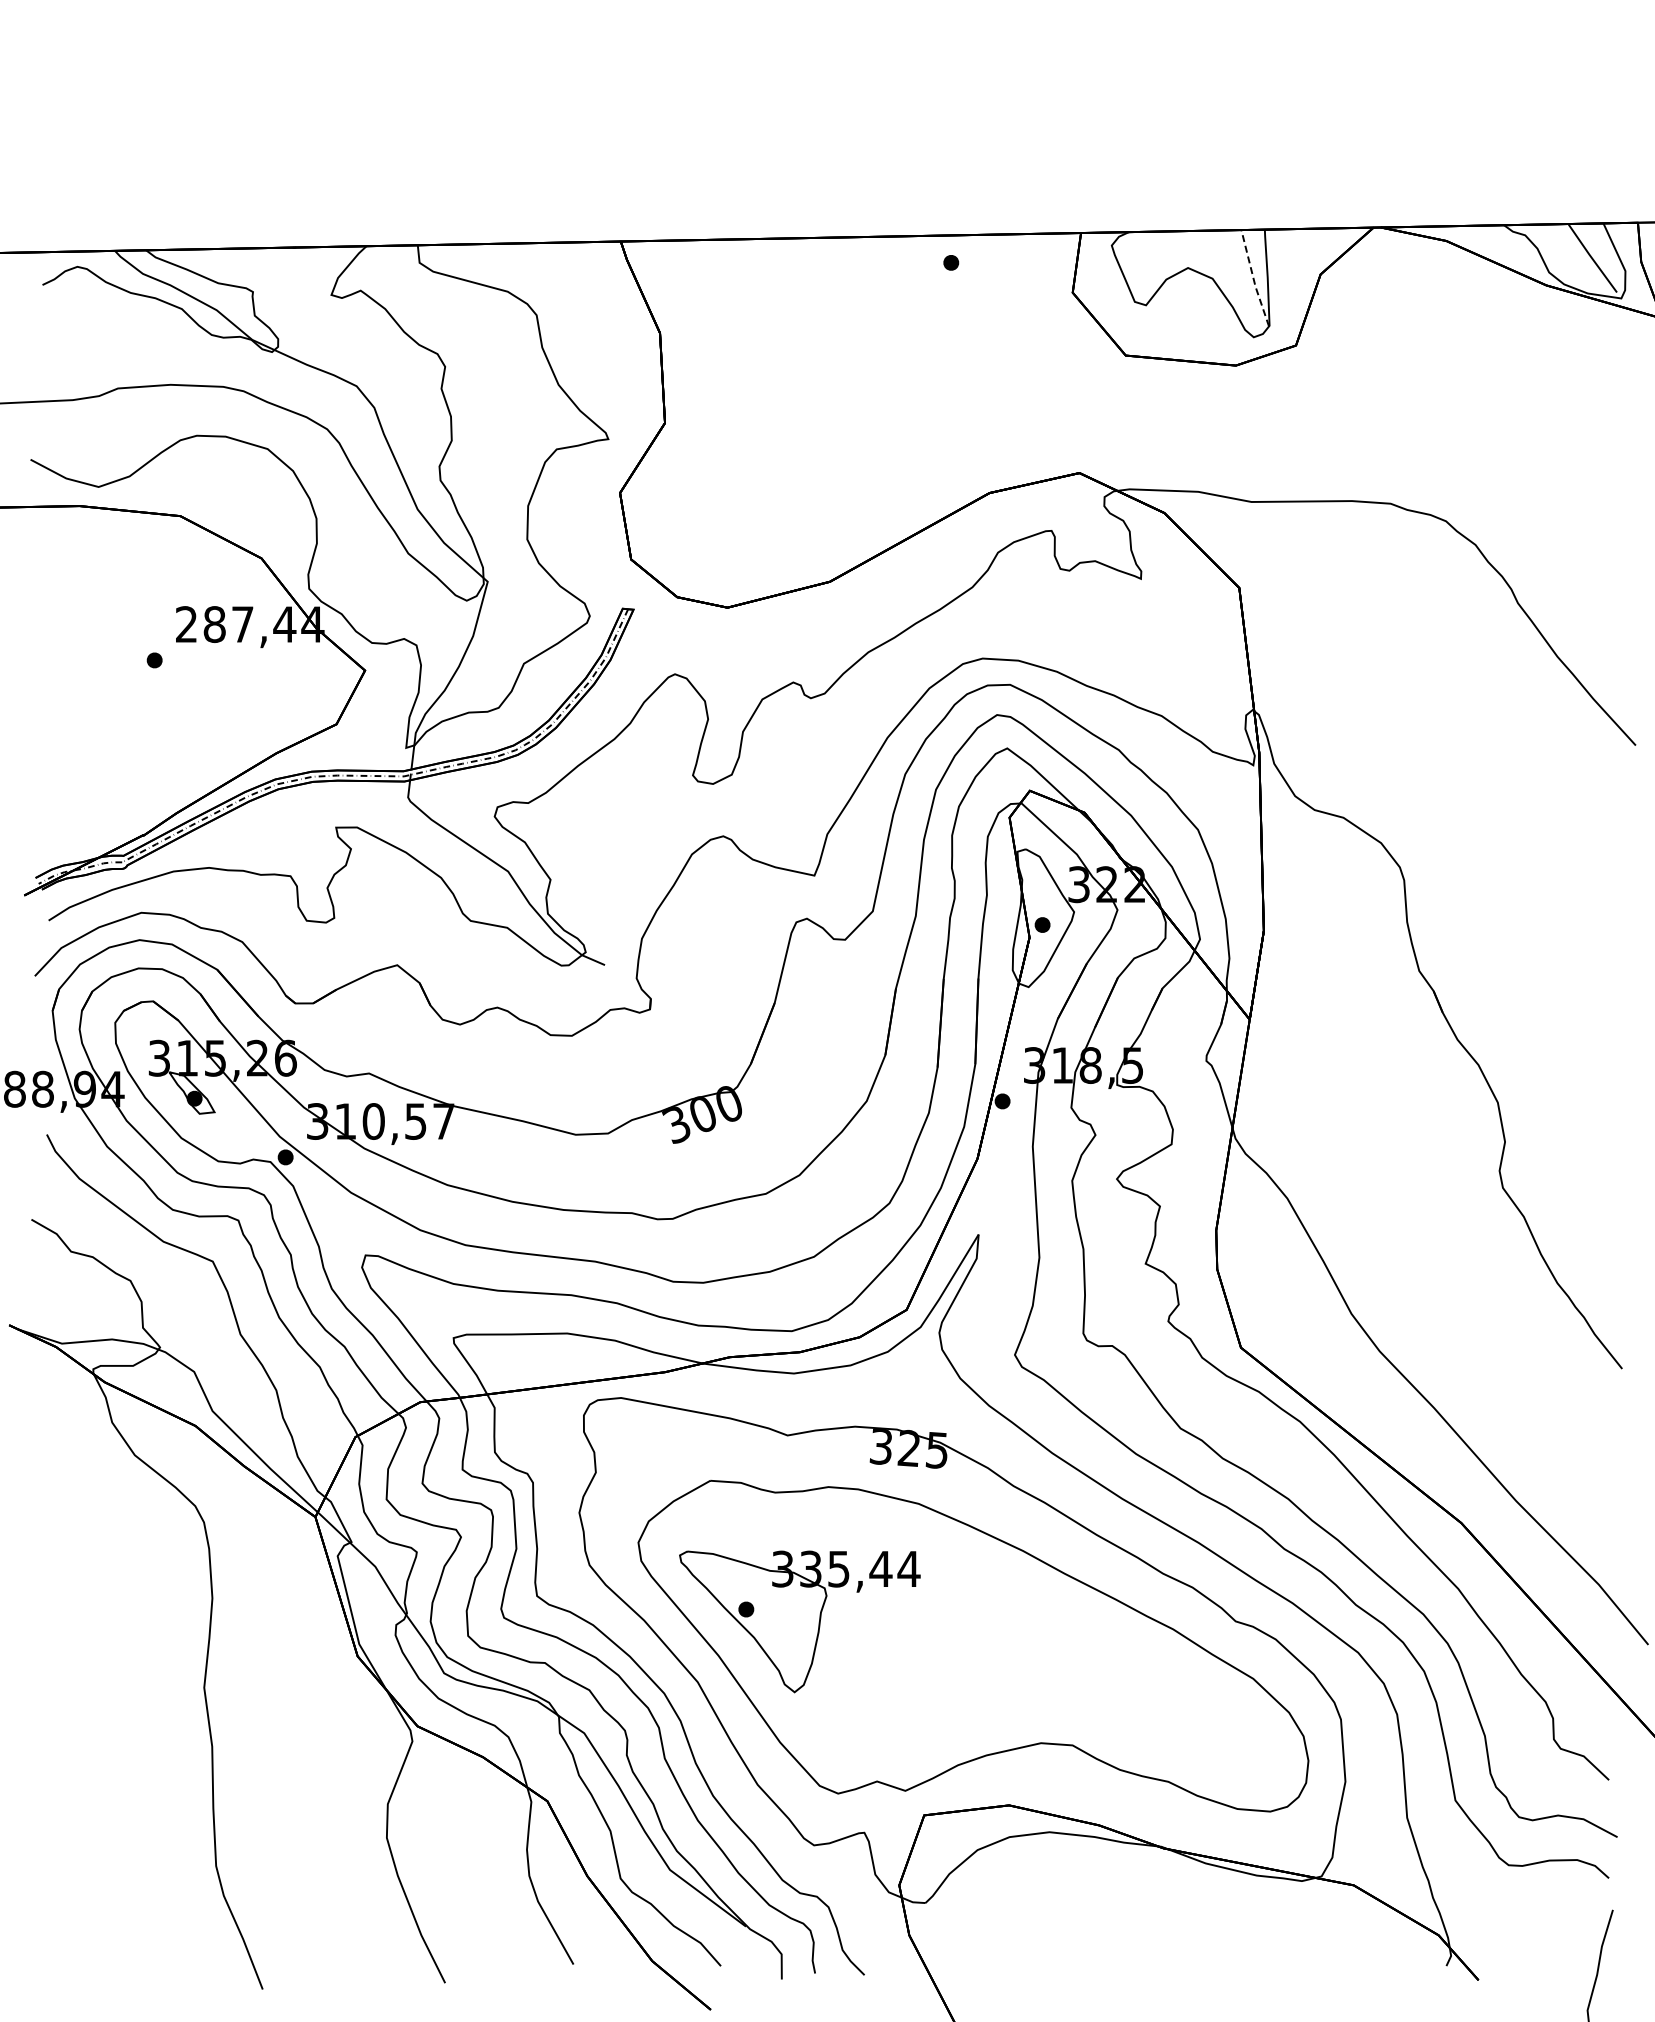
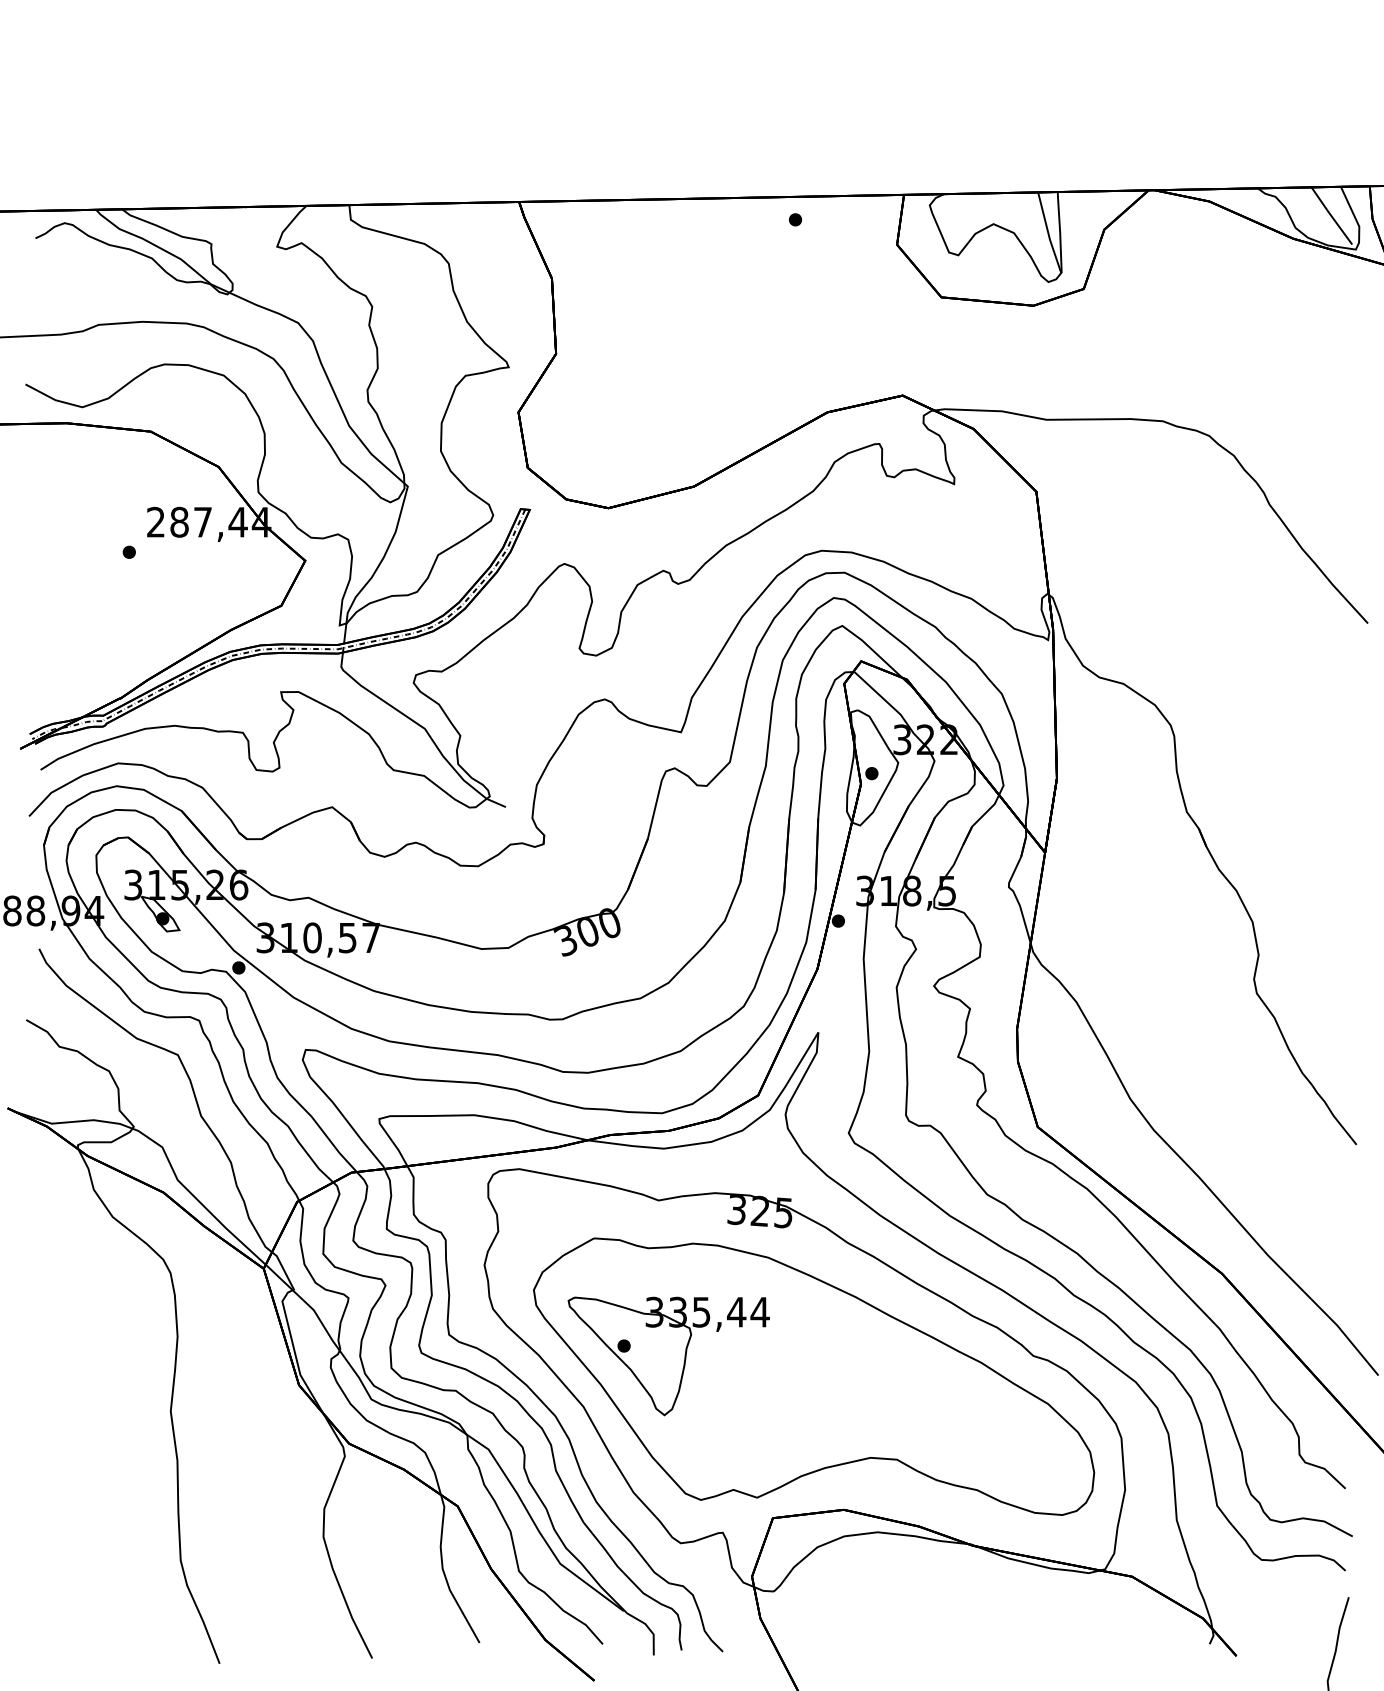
line: (1253, 279) -> (1048, 233), dashed -> solid

